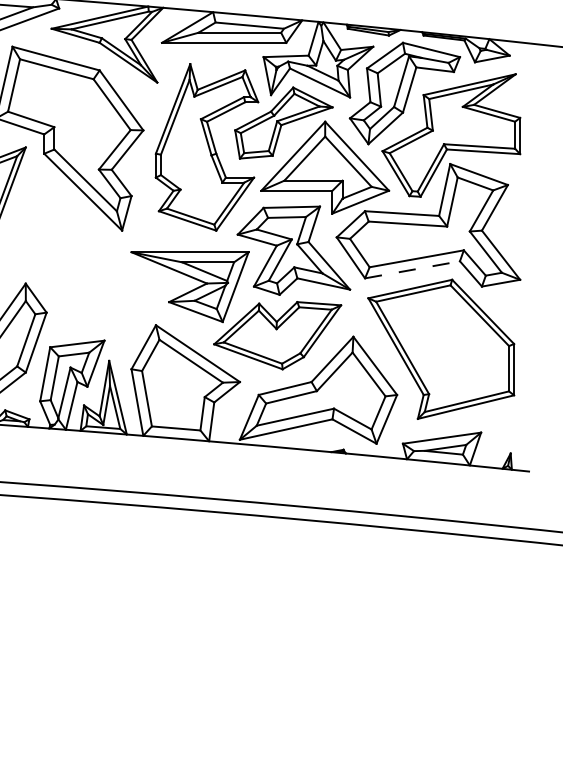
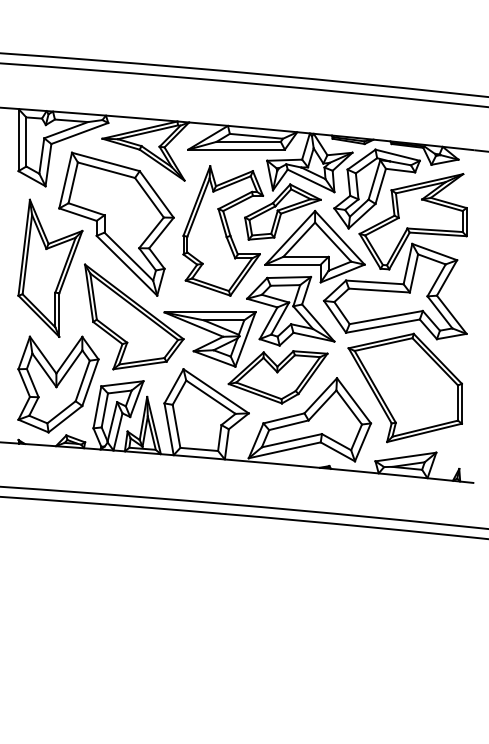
part: (92, 257) -> (134, 316), added
line: (413, 270) -> (383, 326), dashed -> solid

